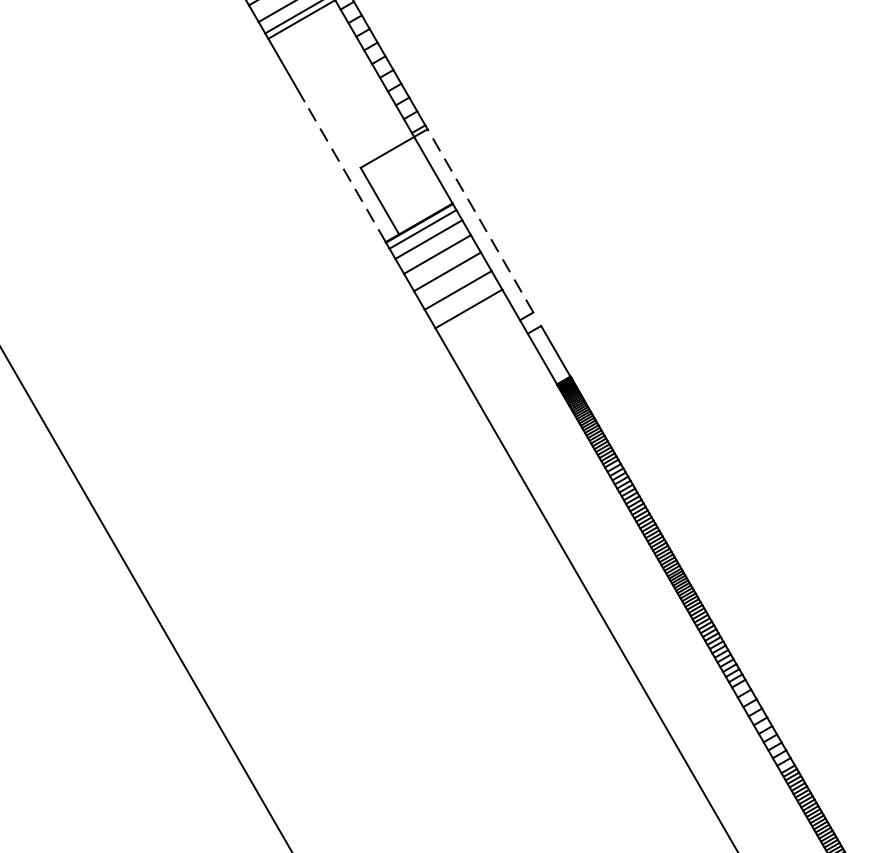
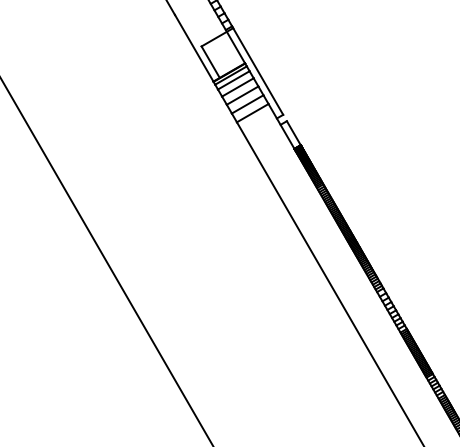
line: (343, 170) -> (193, 47), dashed -> solid
line: (478, 220) -> (257, 71), dashed -> solid

